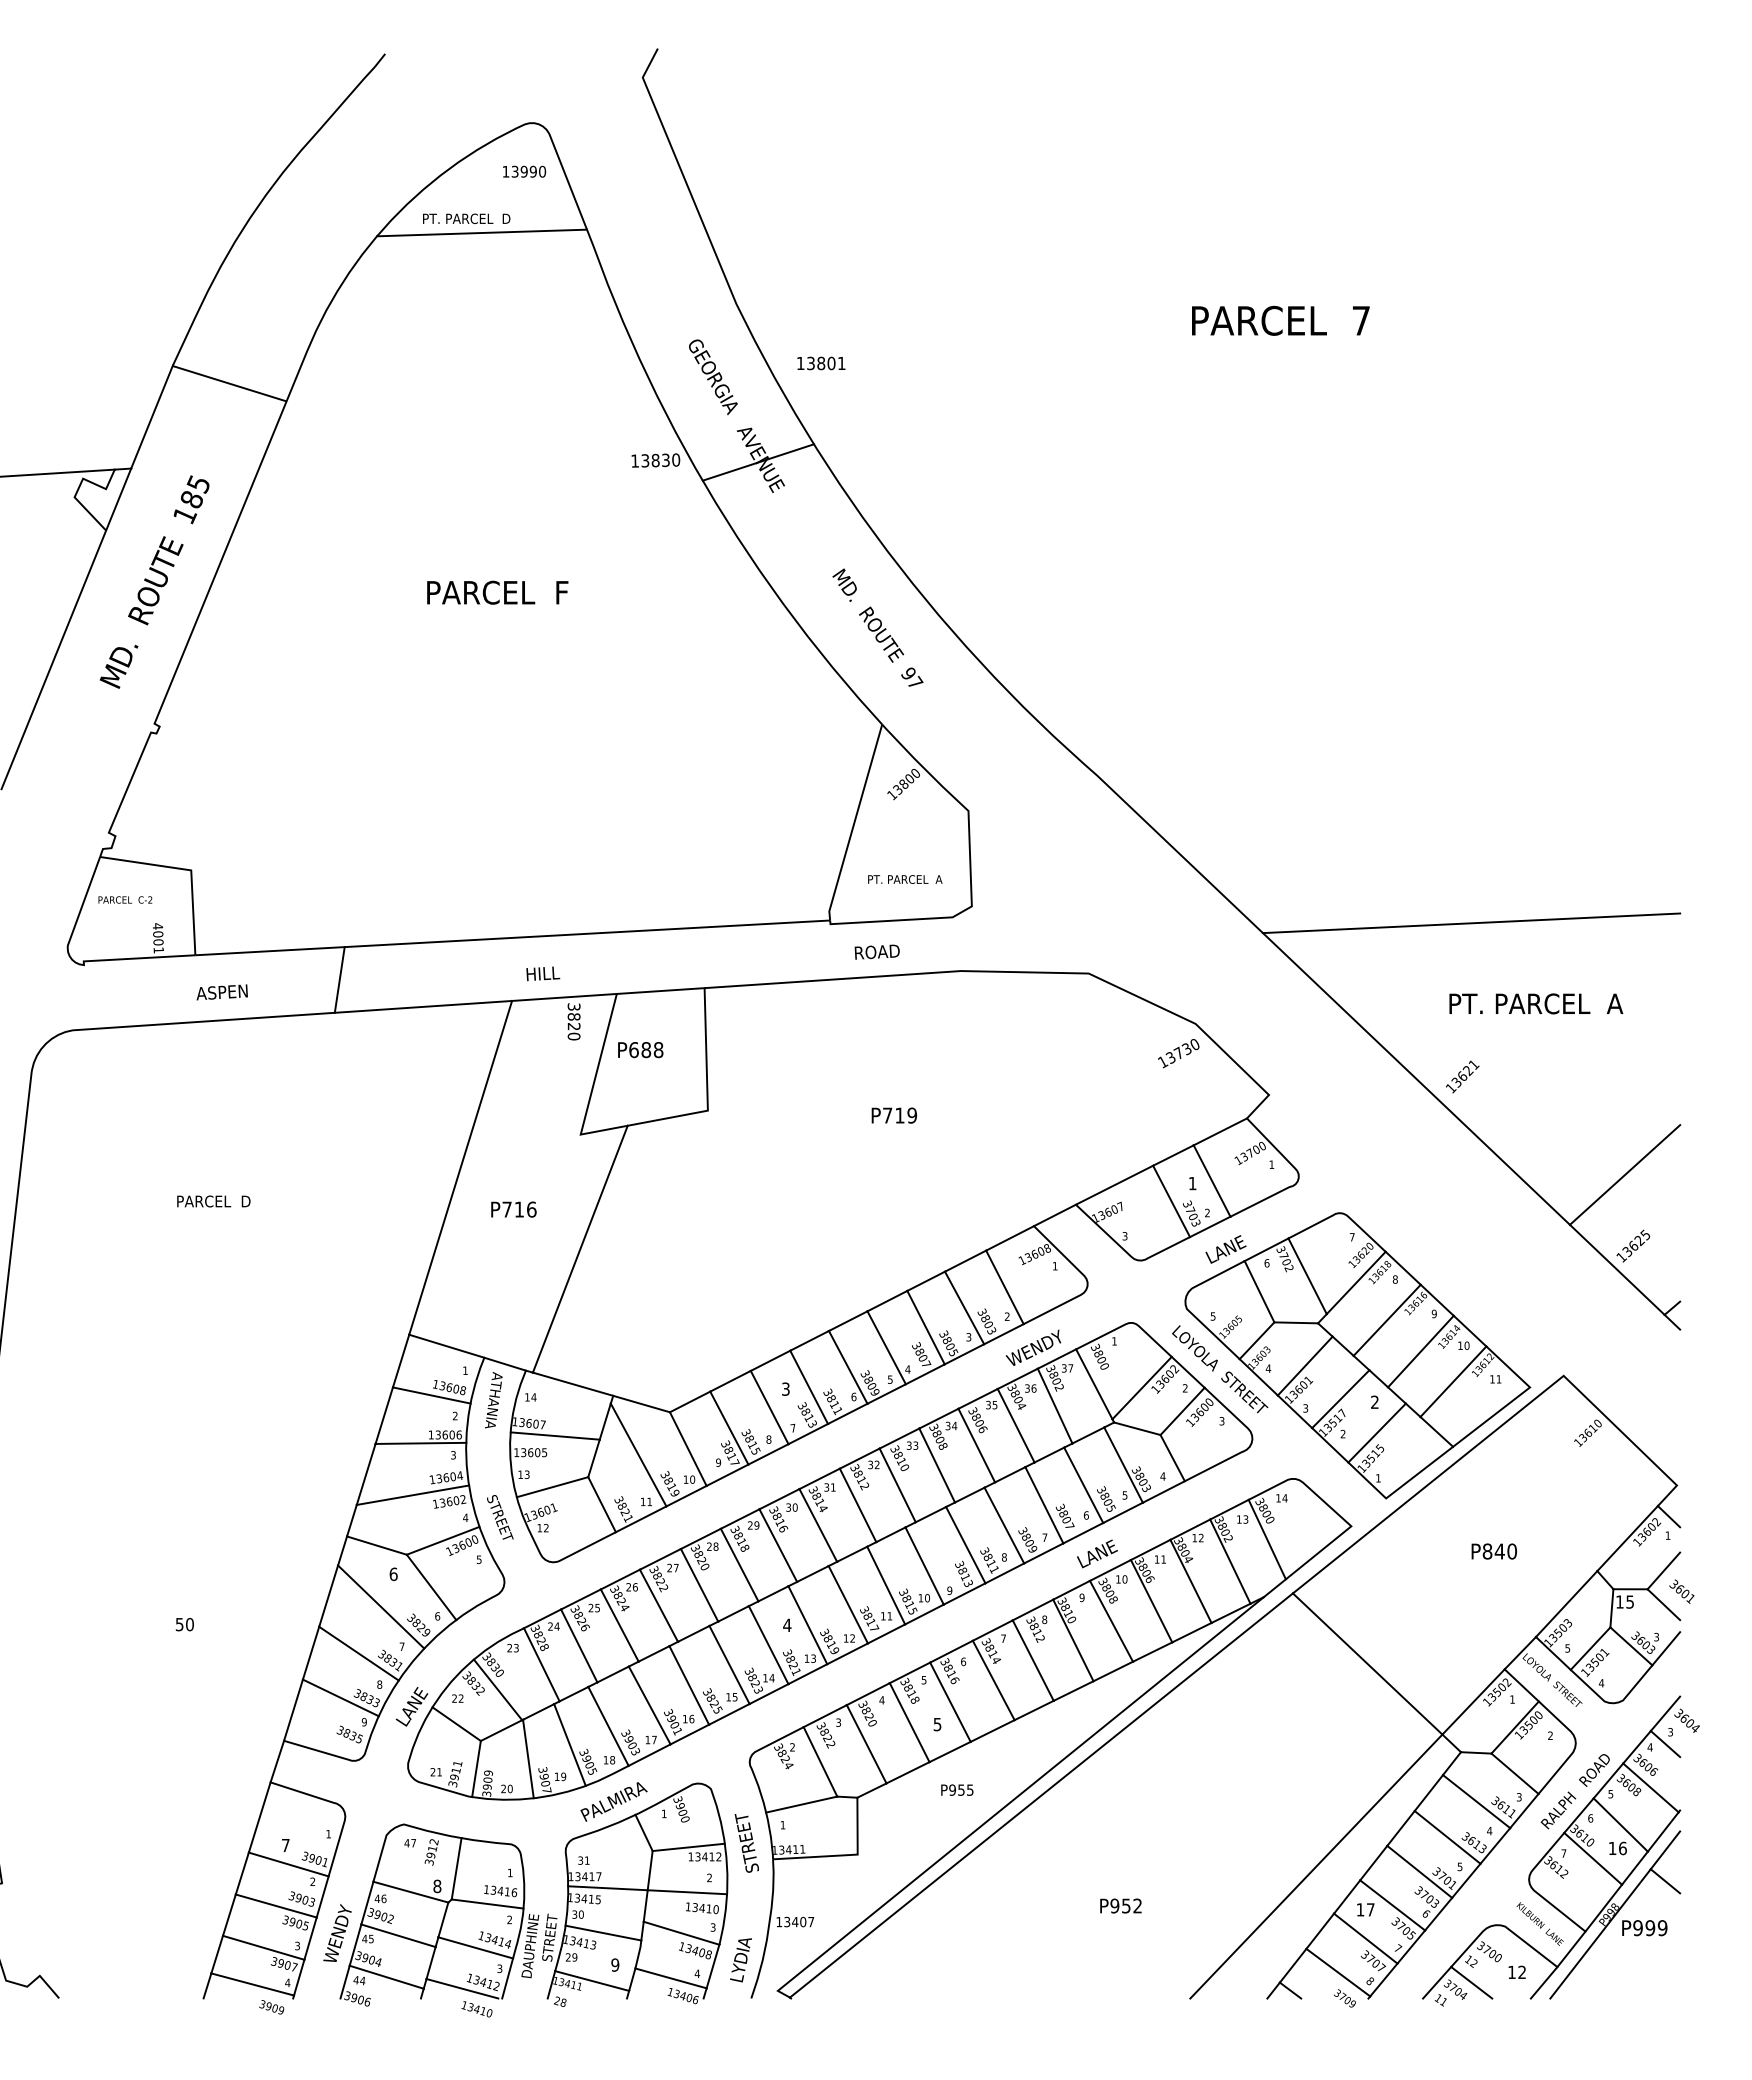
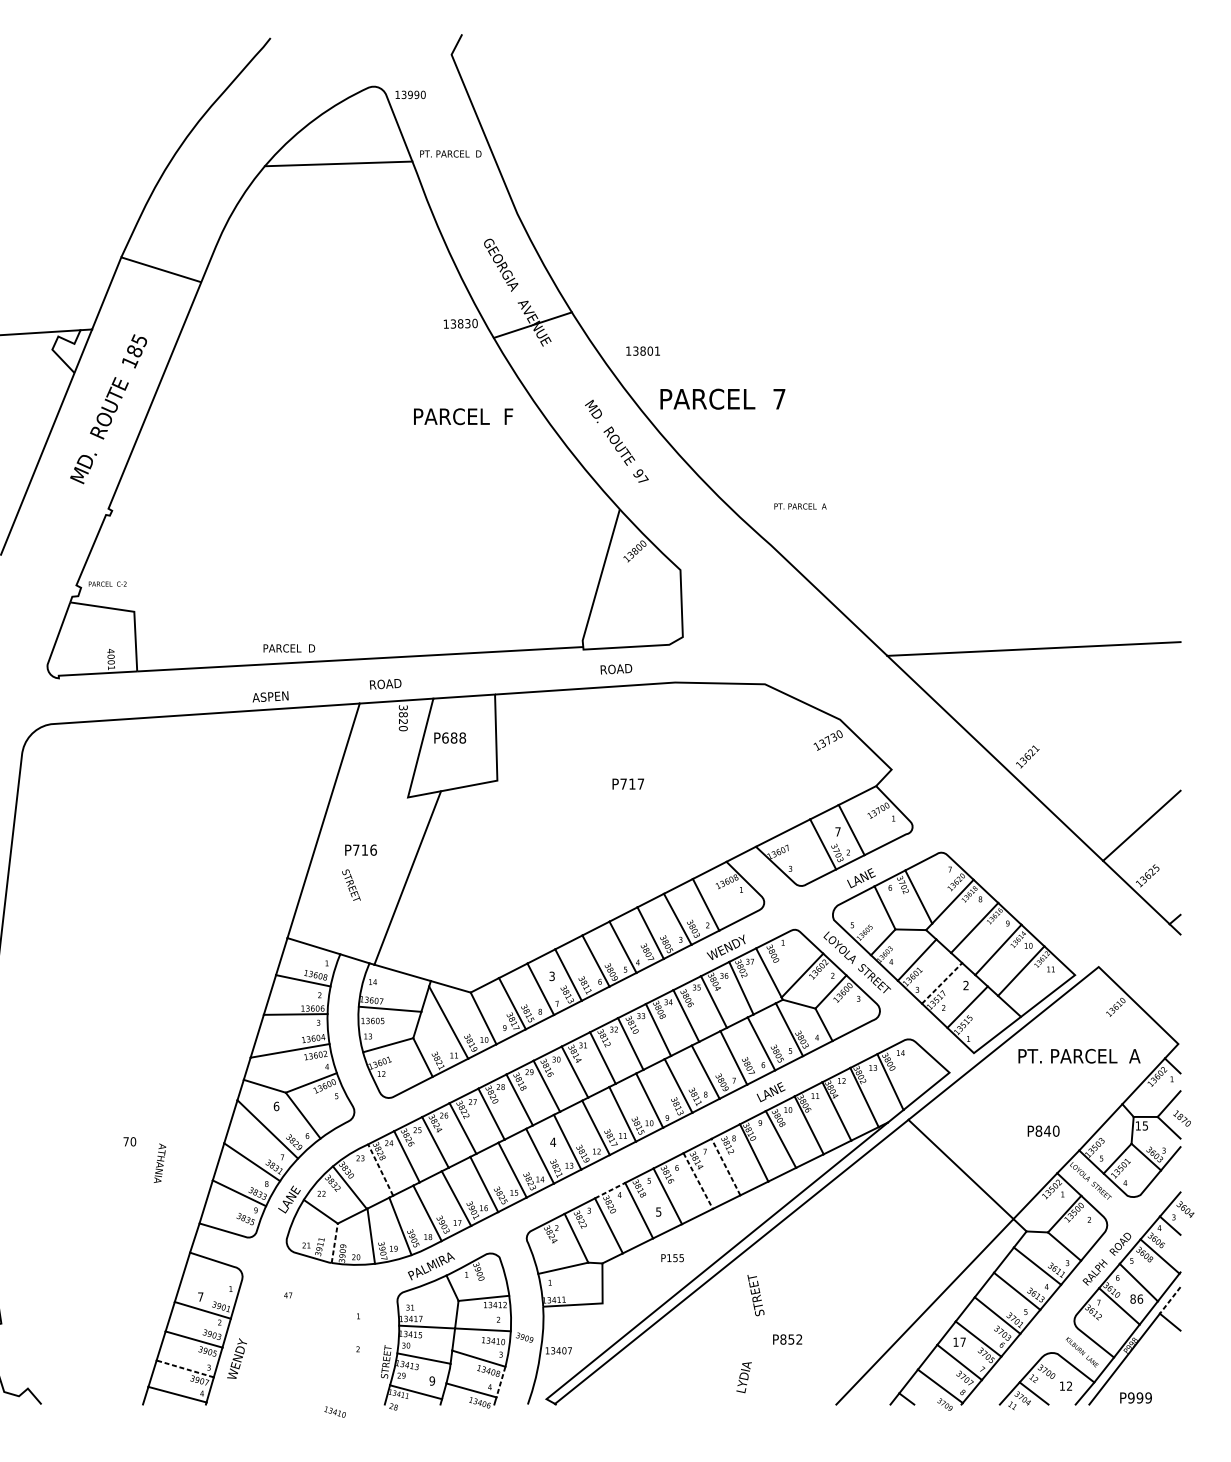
text: (524, 171) -> (410, 94), moved
text: (466, 218) -> (450, 153), moved
text: (1280, 320) -> (722, 398), moved
text: (821, 363) -> (643, 351), moved
text: (497, 592) -> (463, 416), moved
text: (905, 879) -> (800, 506), moved
text: (125, 899) -> (107, 583), moved
text: (549, 973) -> (386, 684), HILL -> ROAD
line: (339, 979) -> (238, 688), removed
text: (221, 992) -> (270, 696), moved
text: (1536, 1003) -> (1079, 1055), moved
text: (912, 1115) -> (641, 784), P719 -> P717
text: (1192, 1183) -> (837, 831), 1 -> 7
text: (213, 1201) -> (289, 648), moved
line: (1340, 1399) -> (941, 983), solid -> dashed
text: (493, 1400) -> (159, 1163), moved
text: (500, 1517) -> (351, 885), moved
text: (1493, 1551) -> (1043, 1131), moved
text: (1681, 1591) -> (1181, 1118), 3601 -> 1870
text: (179, 1624) -> (126, 1141), 50 -> 70
line: (1033, 1660) -> (726, 1167), solid -> dashed
line: (541, 1664) -> (380, 1169), solid -> dashed
line: (993, 1680) -> (698, 1181), solid -> dashed
line: (868, 1693) -> (610, 1190), solid -> dashed
line: (476, 1768) -> (334, 1242), solid -> dashed
text: (952, 1789) -> (669, 1257), P955 -> P155
text: (746, 1843) -> (755, 1295), moved
text: (1612, 1848) -> (1133, 1299), 16 -> 86
line: (1665, 1850) -> (1170, 1300), solid -> dashed
text: (1114, 1905) -> (783, 1339), P952 -> P852
part: (439, 1914) -> (308, 1345), removed
text: (1644, 1928) -> (1135, 1398), moved
line: (263, 1947) -> (185, 1368), solid -> dashed
text: (740, 1960) -> (743, 1377), moved
line: (713, 1966) -> (501, 1382), solid -> dashed
text: (271, 2007) -> (524, 1337), moved

